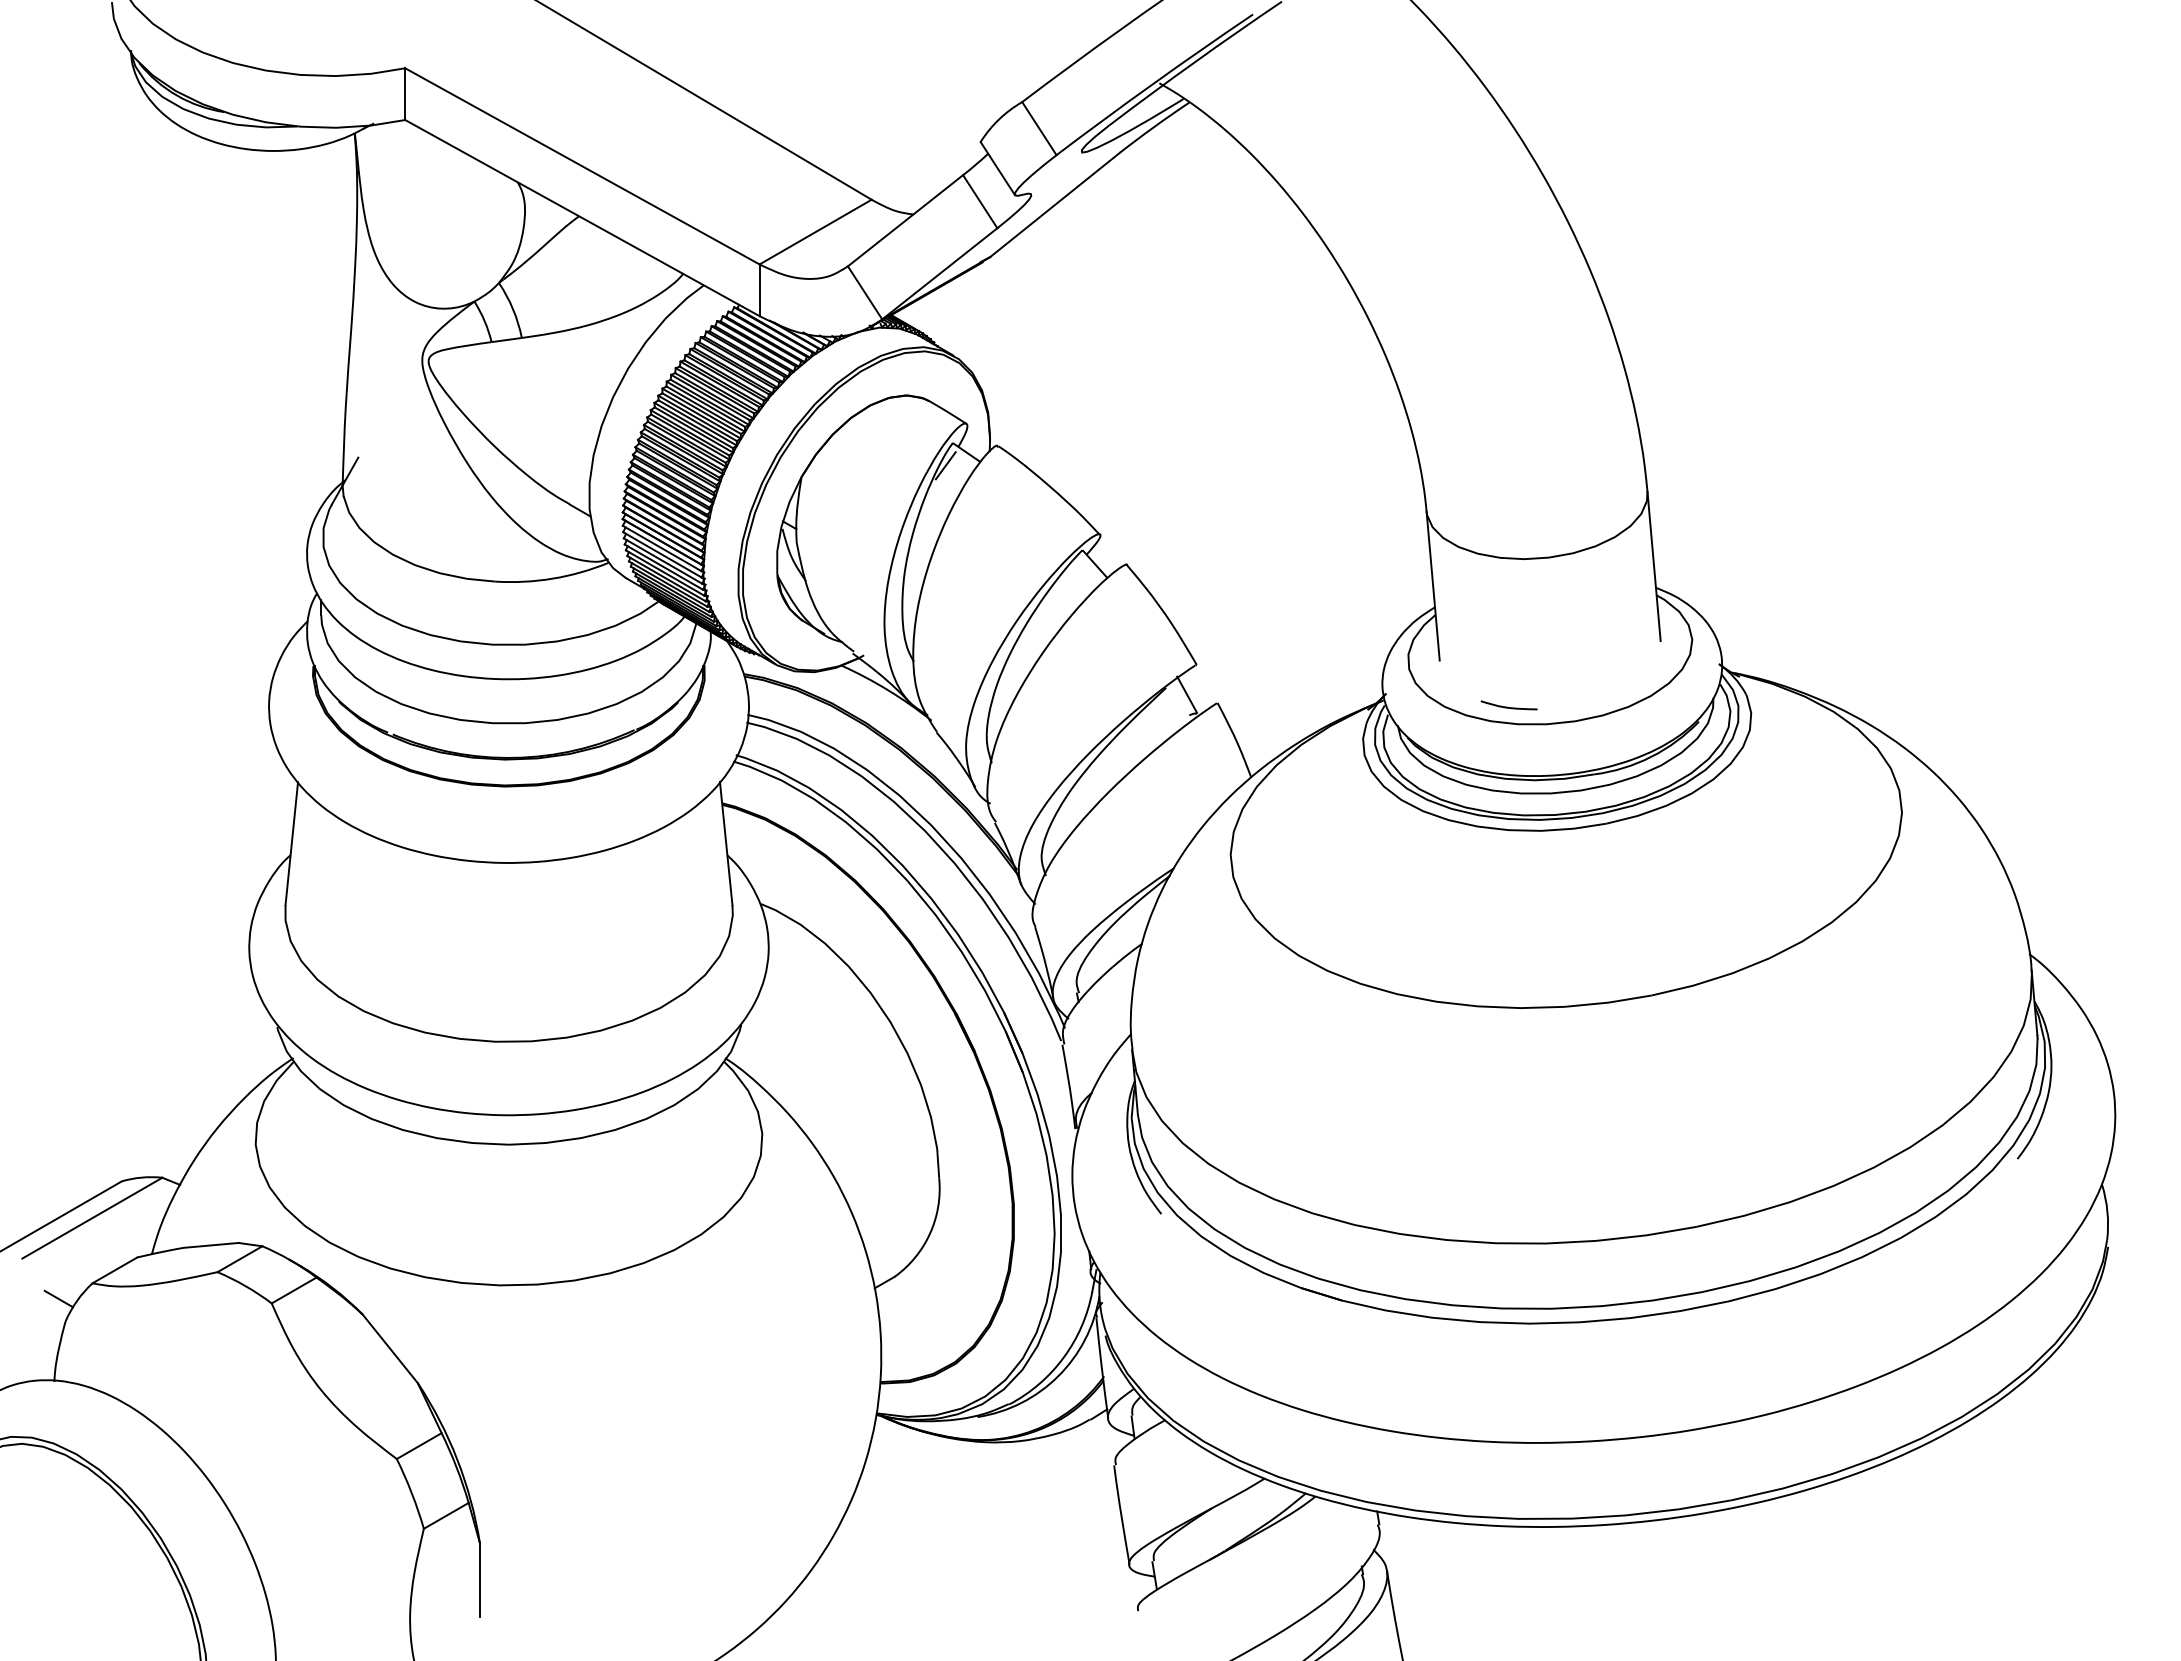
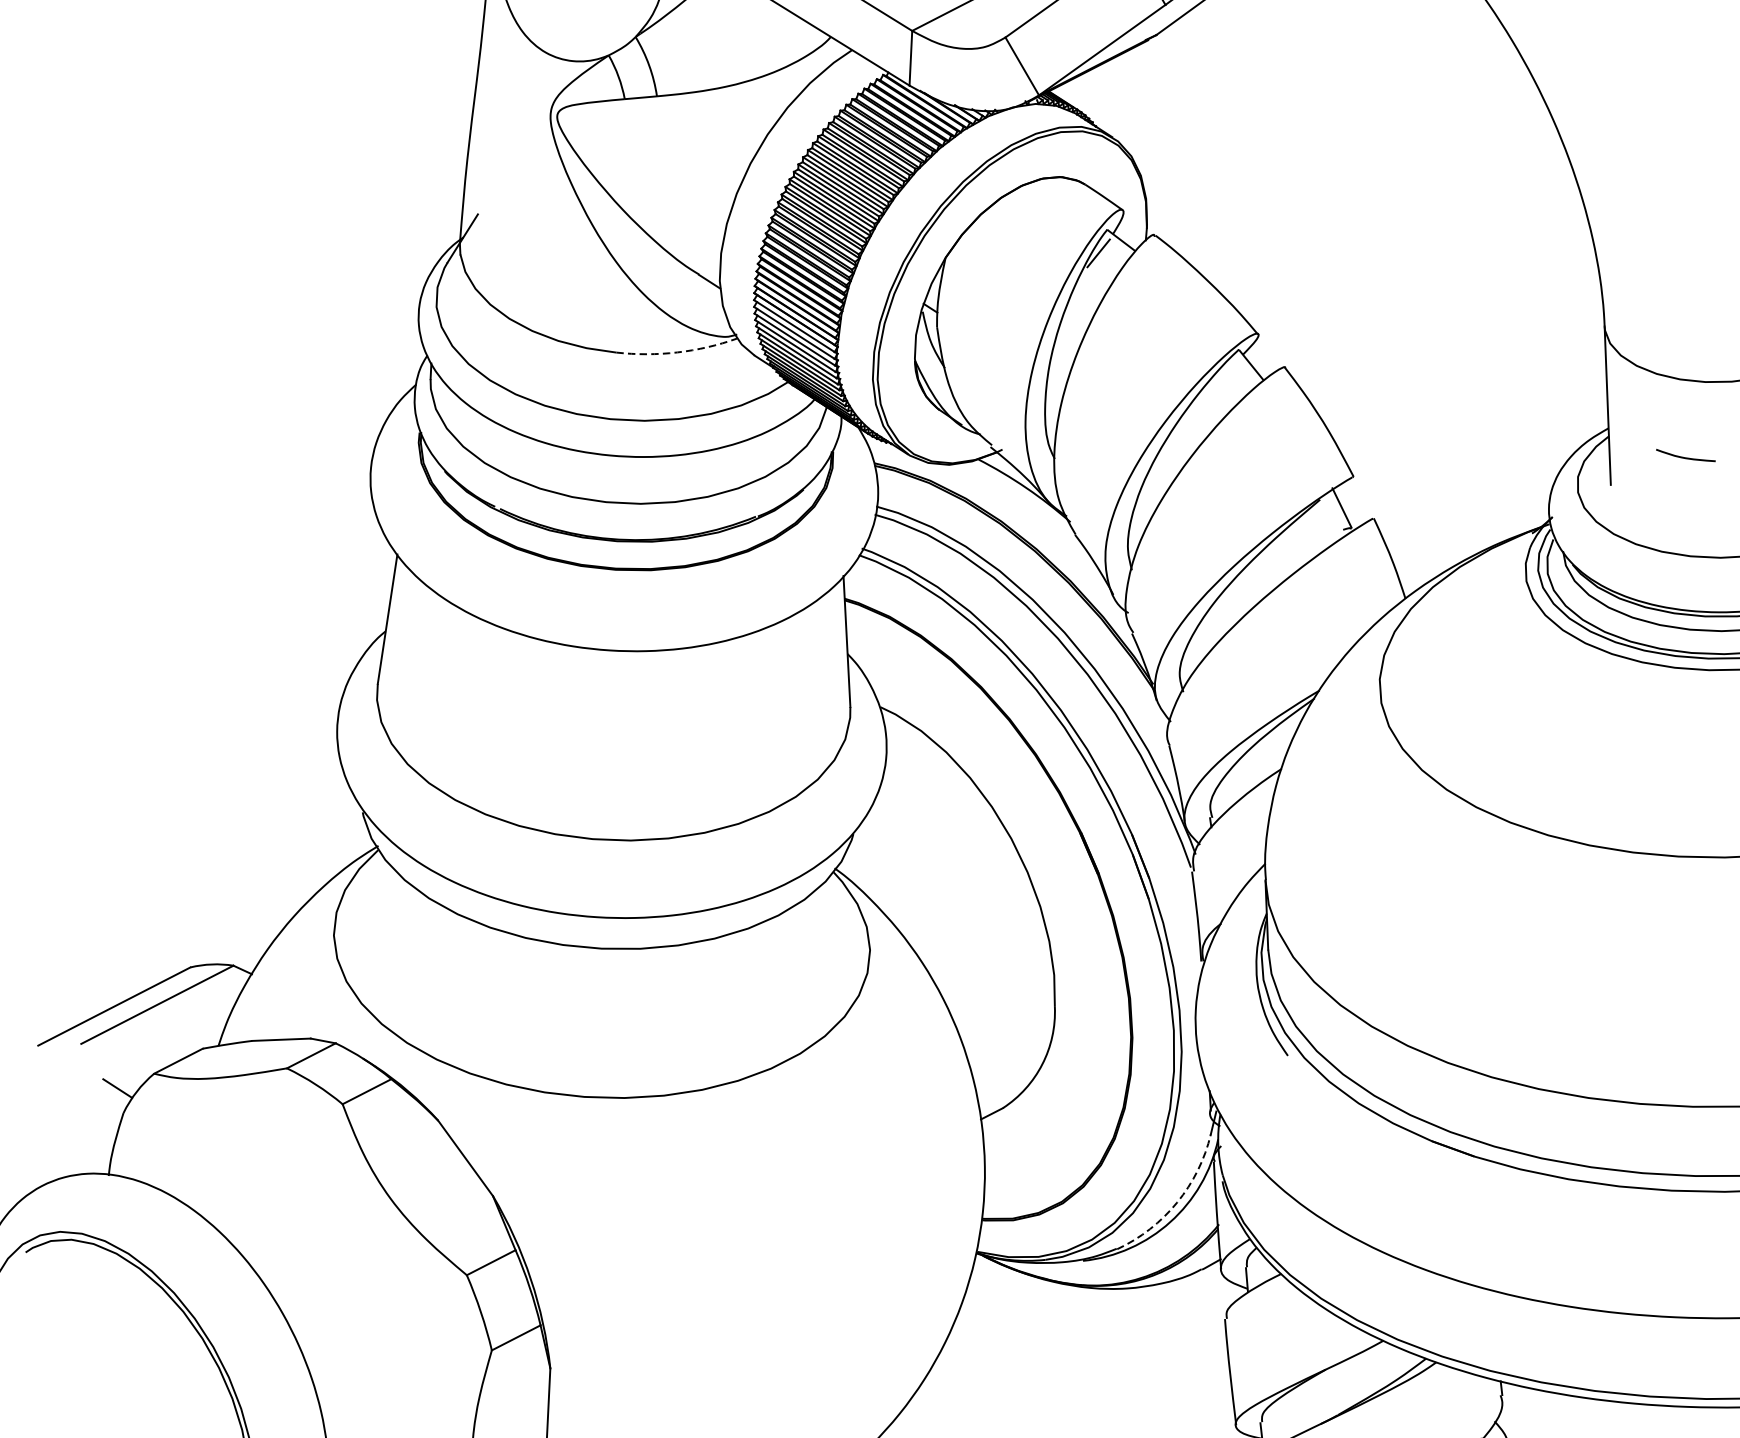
arc: (552, 578) -> (676, 352), solid -> dashed
curve: (1507, 706) -> (1684, 456), moved
arc: (1063, 1357) -> (1177, 1202), solid -> dashed

